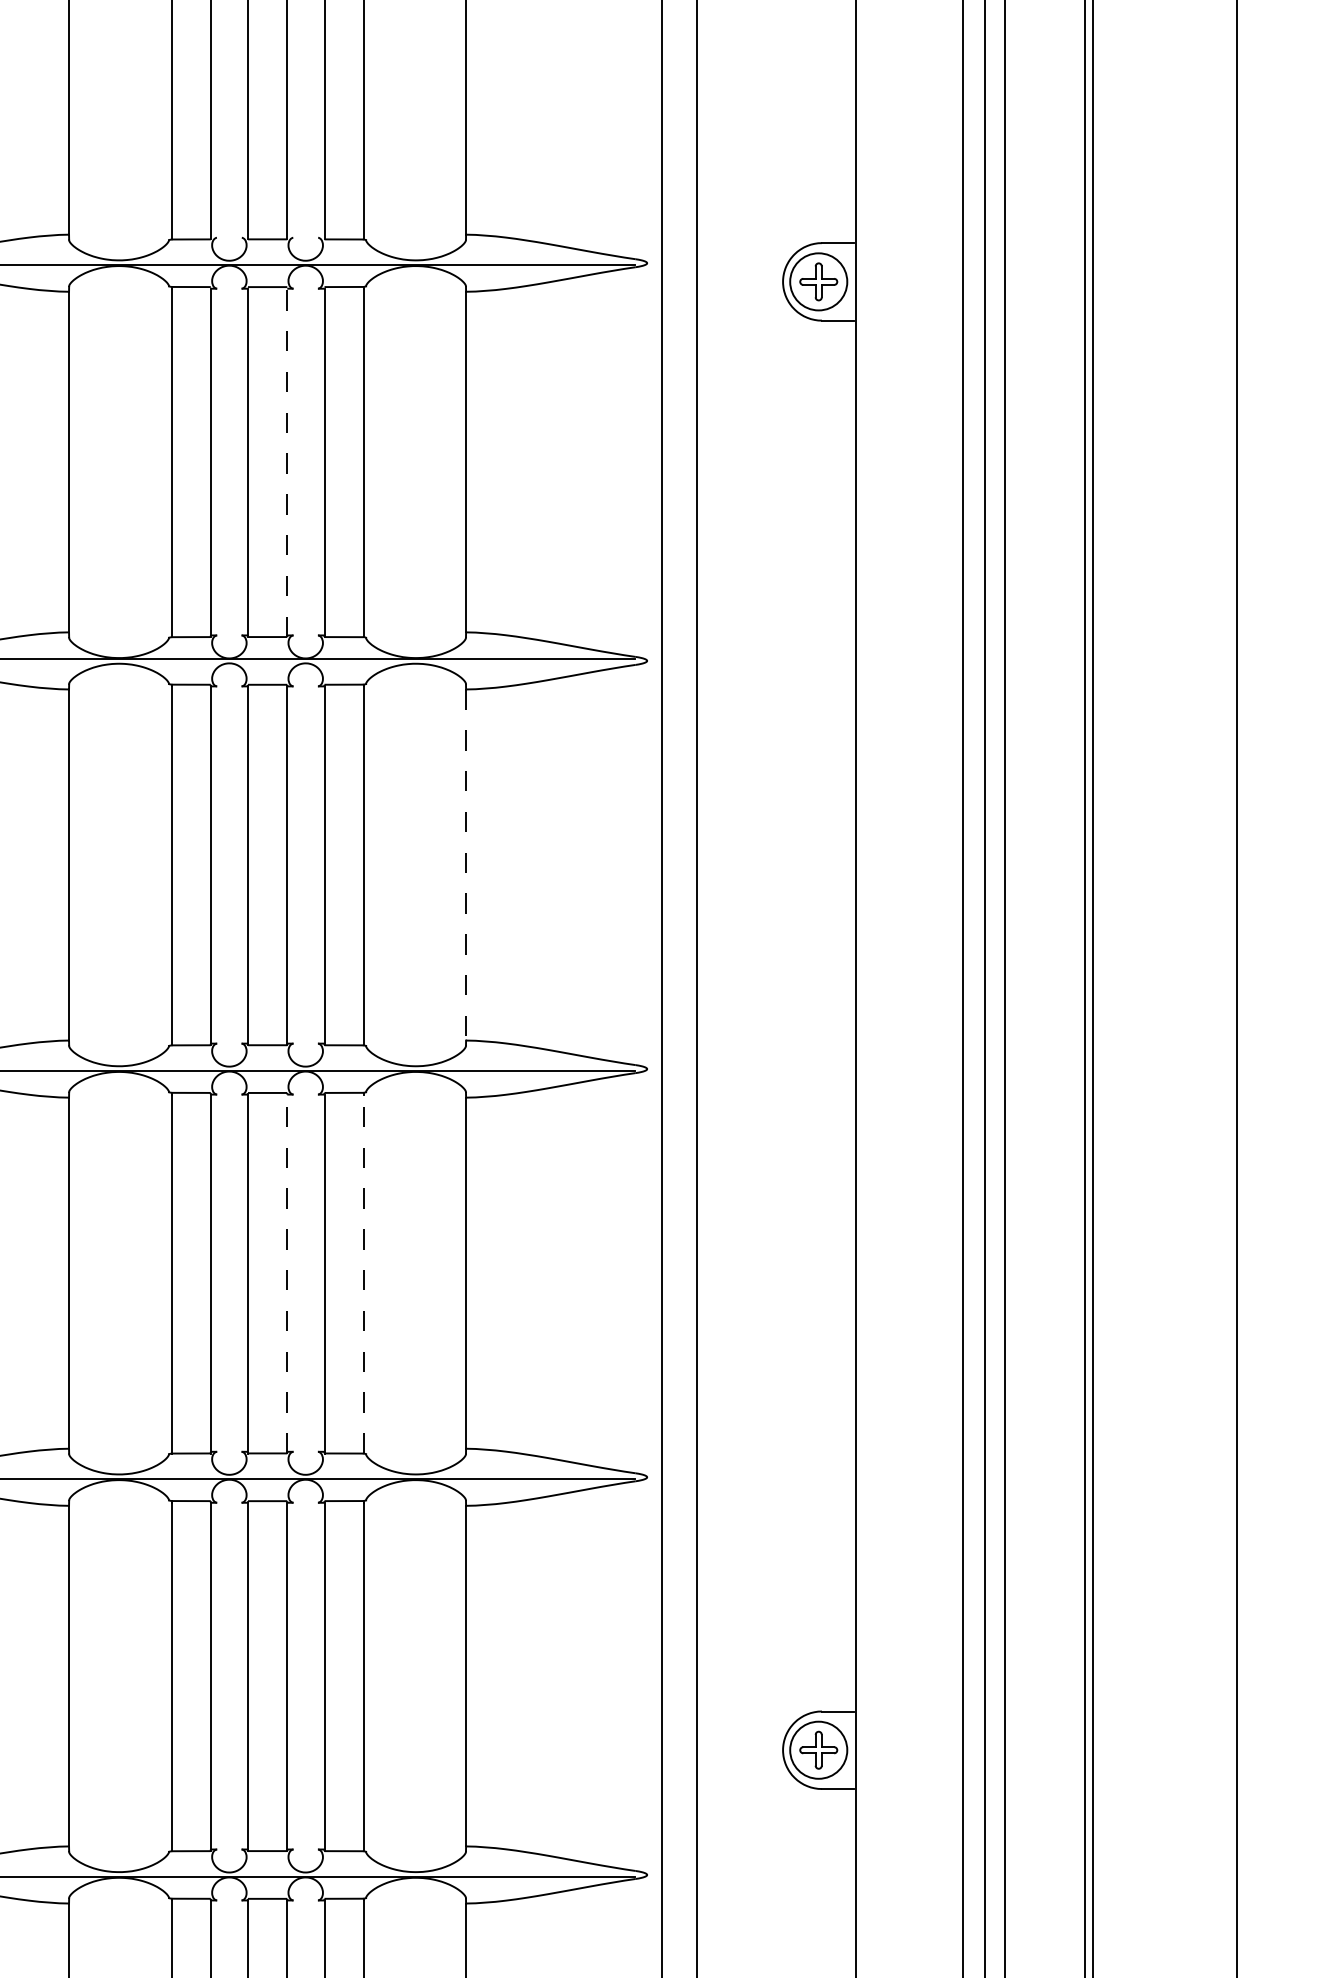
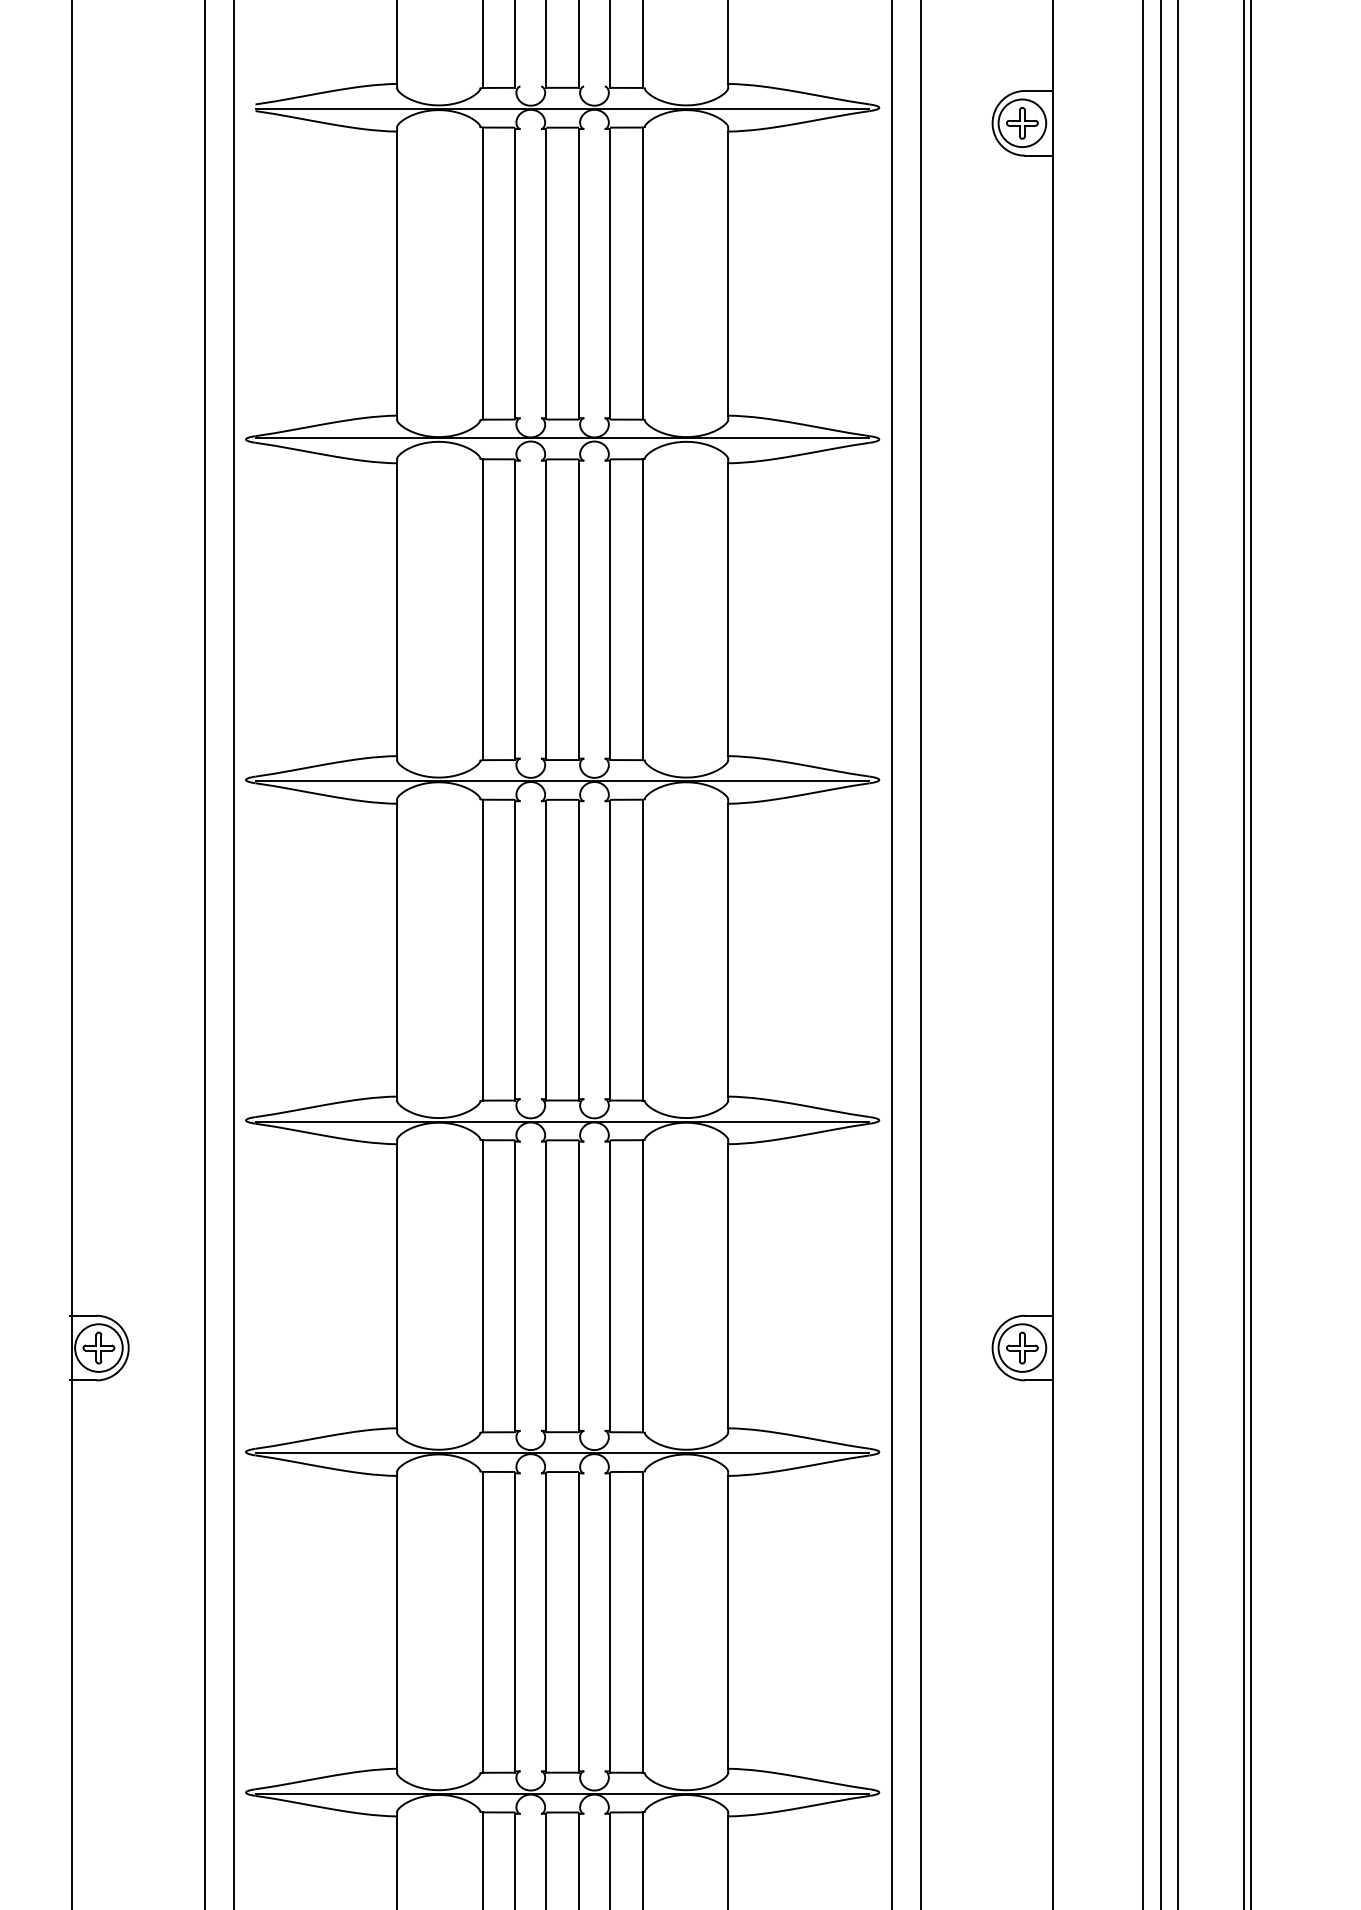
line: (287, 461) -> (579, 273), dashed -> solid
line: (466, 865) -> (728, 610), dashed -> solid
line: (287, 1273) -> (579, 950), dashed -> solid
line: (363, 1273) -> (642, 950), dashed -> solid

